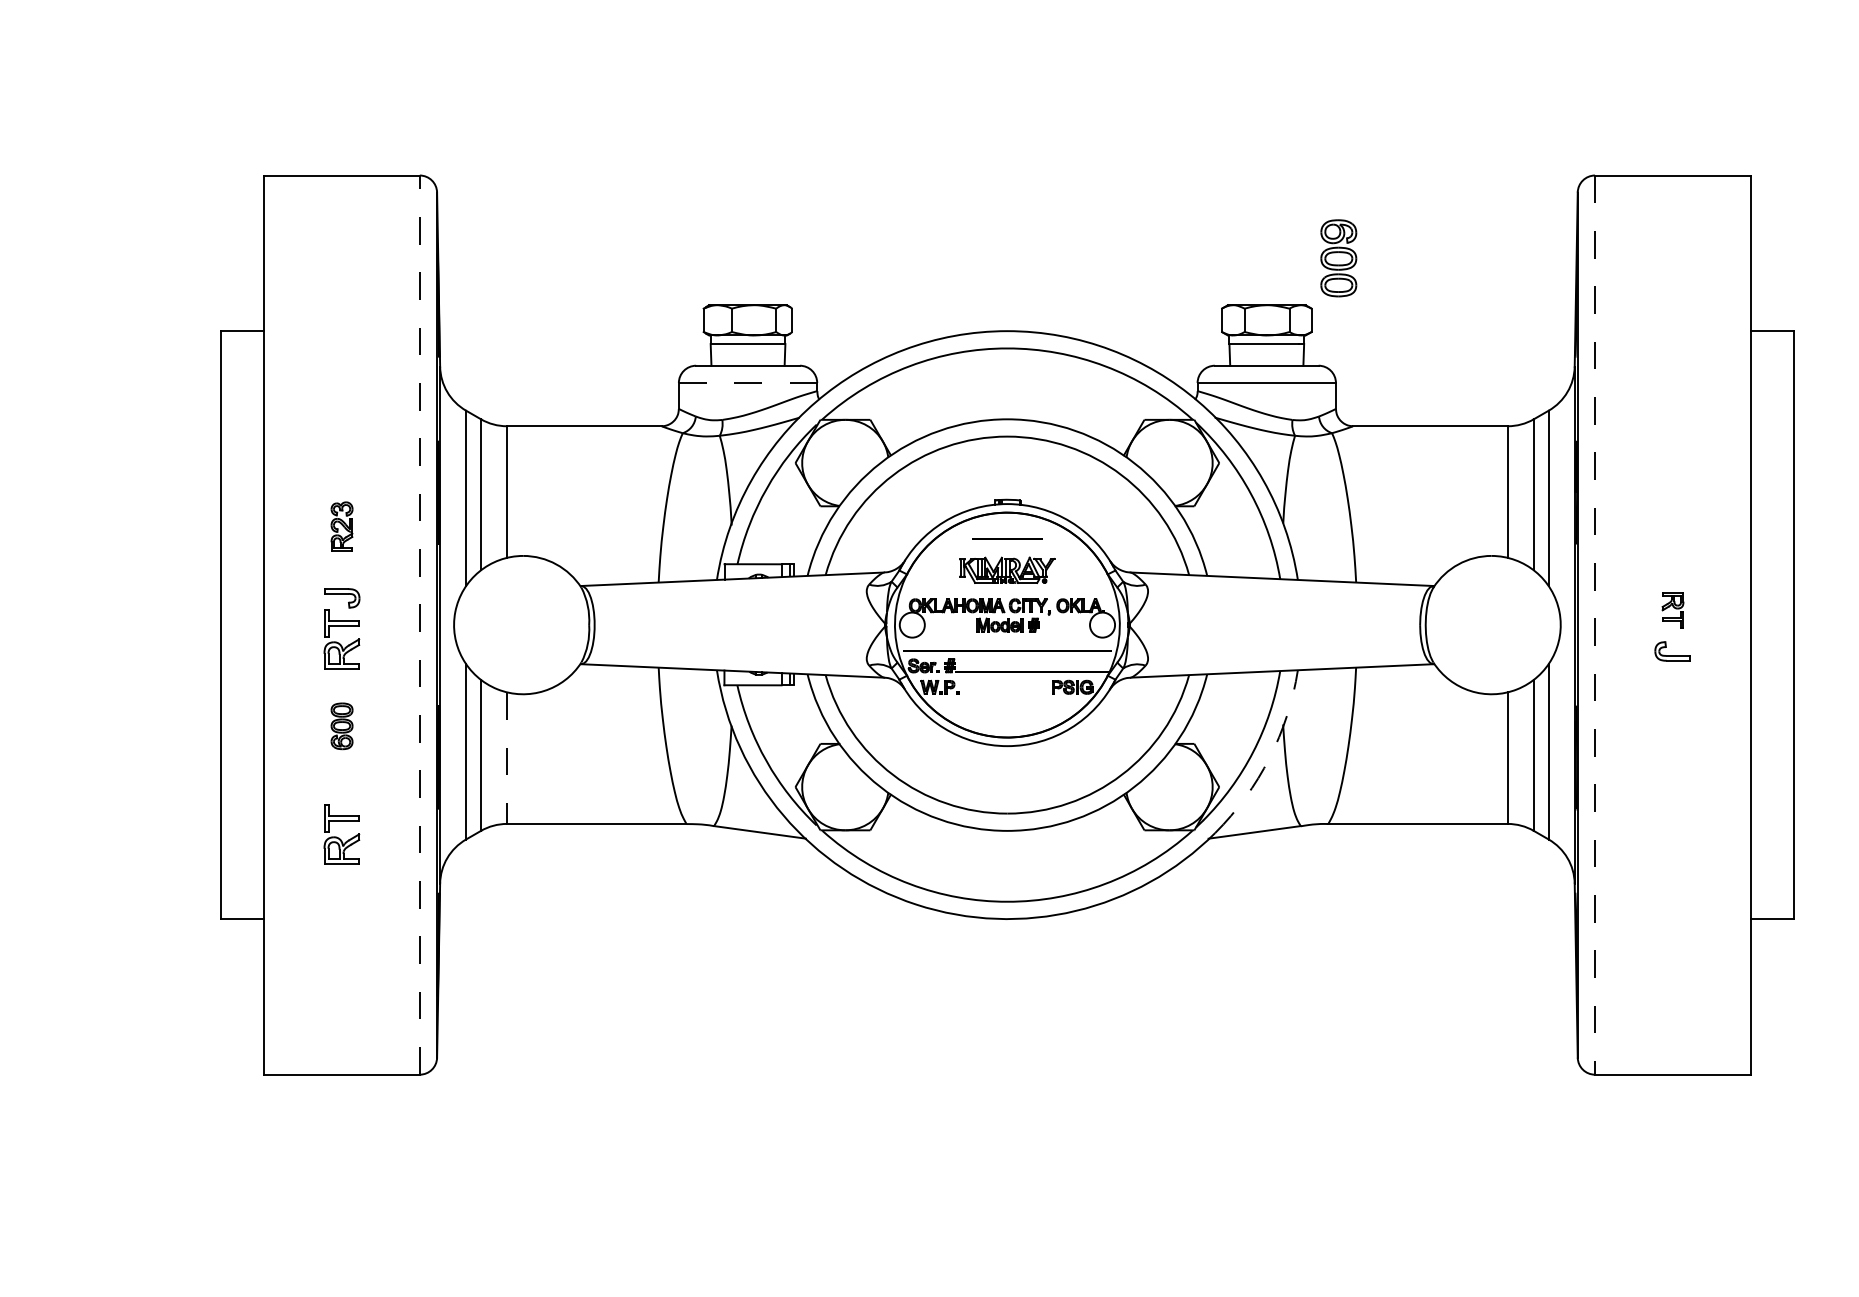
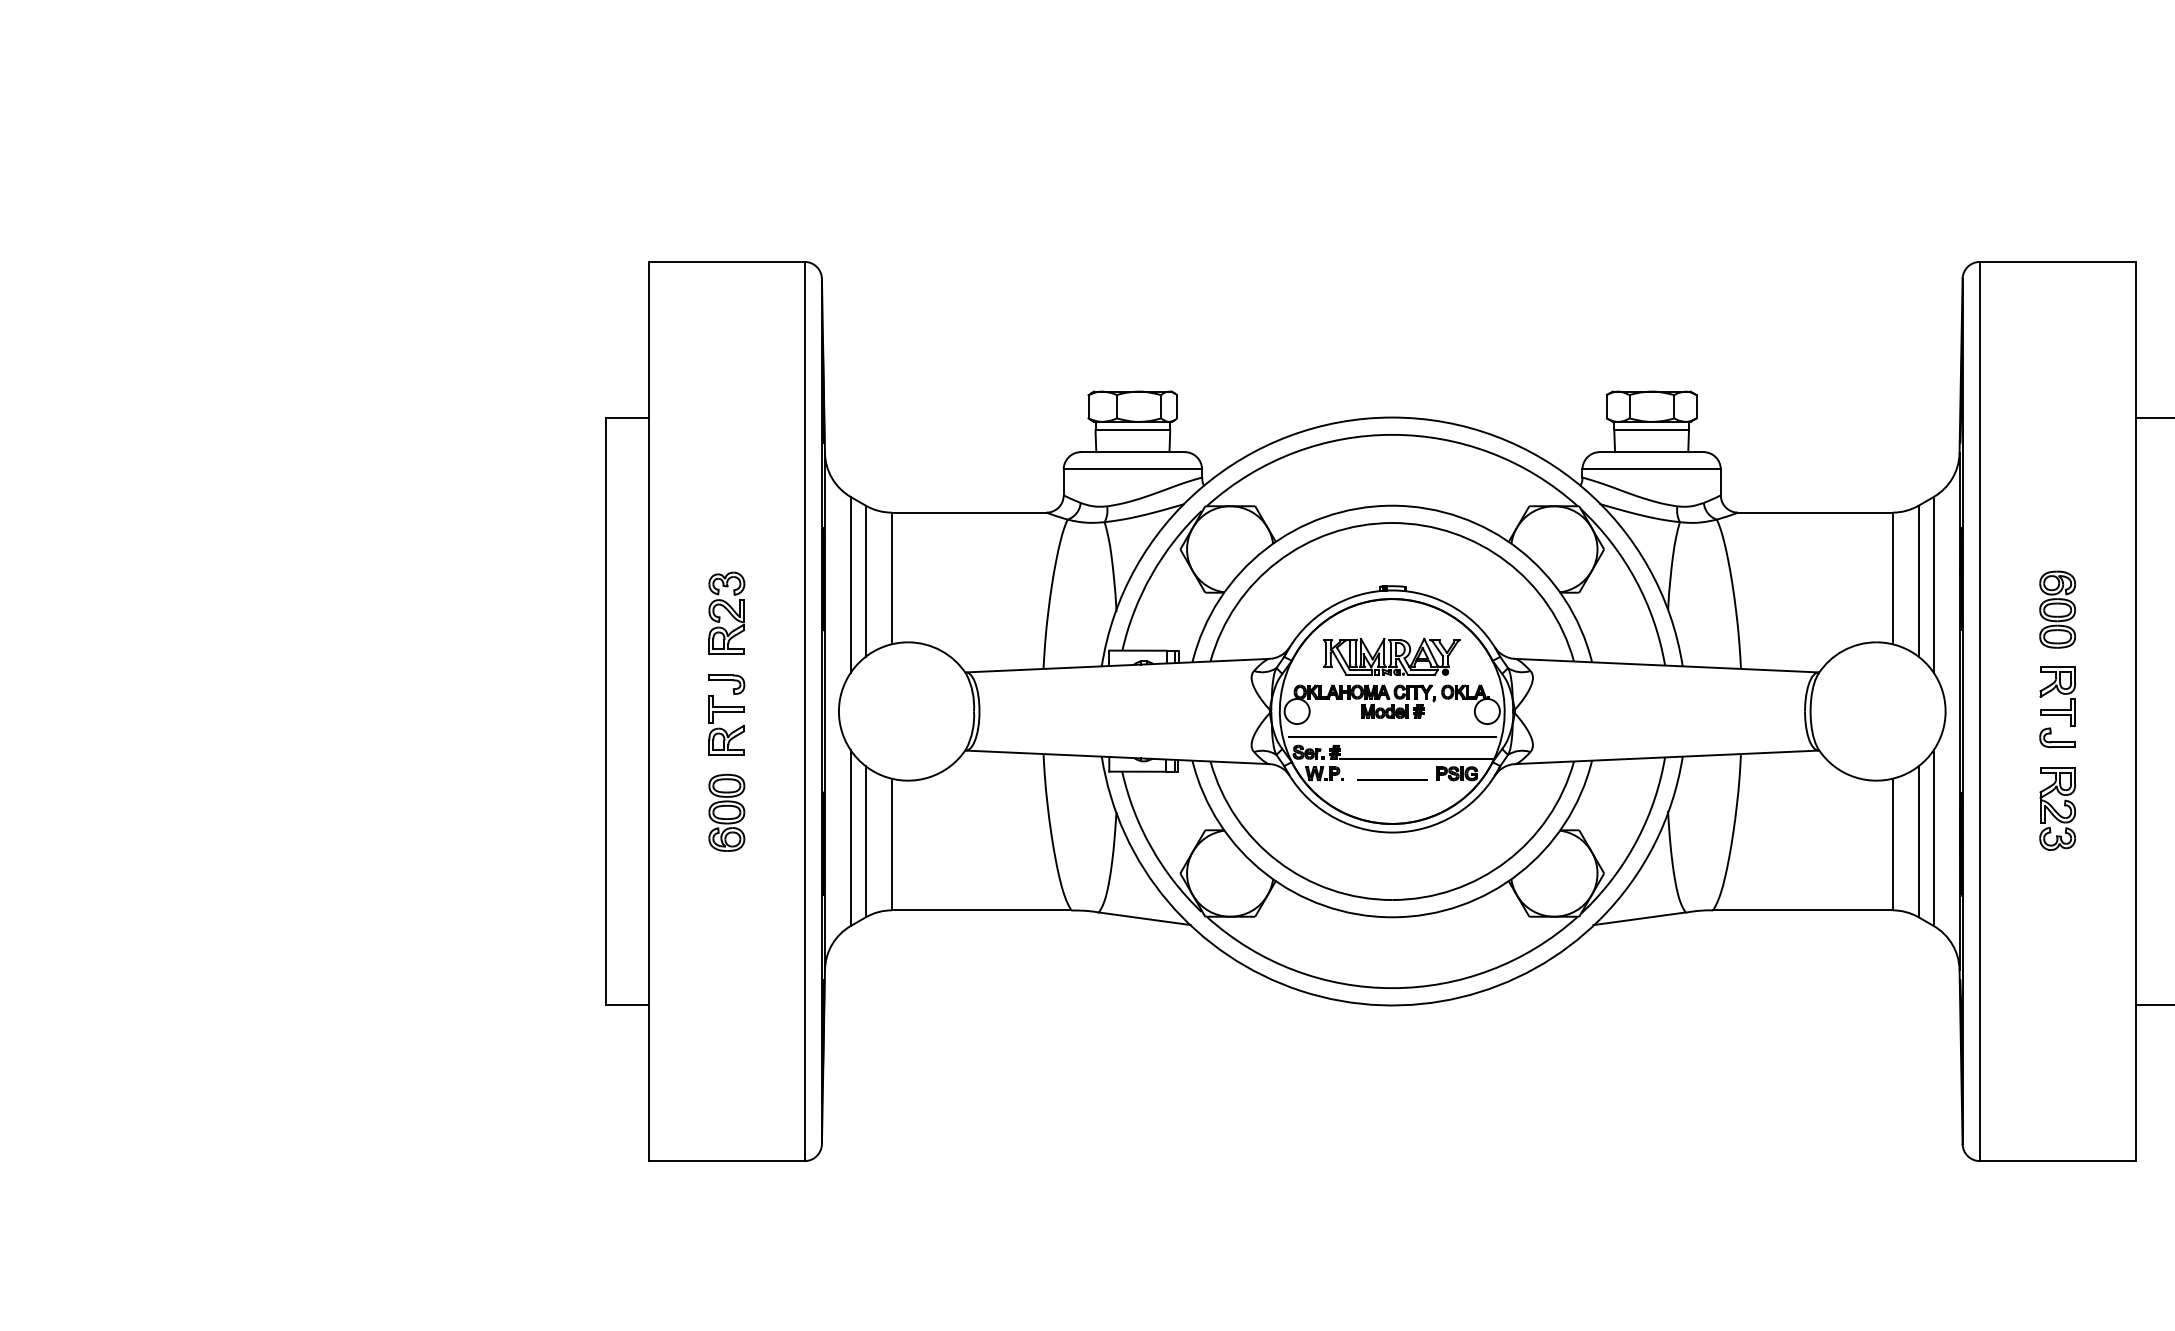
part: (1338, 258) -> (2057, 609), moved
line: (748, 383) -> (1133, 469), dashed -> solid
part: (341, 526) -> (726, 612), size x1.67
line: (1007, 538) -> (1392, 779), moved
part: (1006, 570) -> (1391, 656), size x1.43
part: (1672, 610) -> (2057, 696), size x1.67
line: (419, 625) -> (804, 711), dashed -> solid
line: (1594, 625) -> (1979, 711), dashed -> solid
part: (1672, 722) -> (2057, 808), added
part: (341, 726) -> (726, 812), size x1.67
line: (506, 758) -> (891, 844), dashed -> solid
arc: (1269, 758) -> (1654, 844), dashed -> solid
part: (341, 834) -> (726, 920), removed

